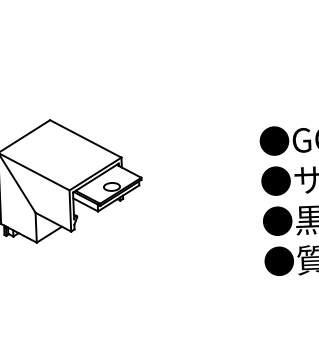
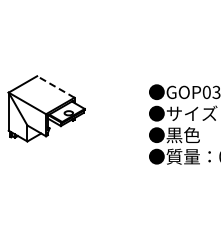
line: (85, 139) -> (55, 87), solid -> dashed

